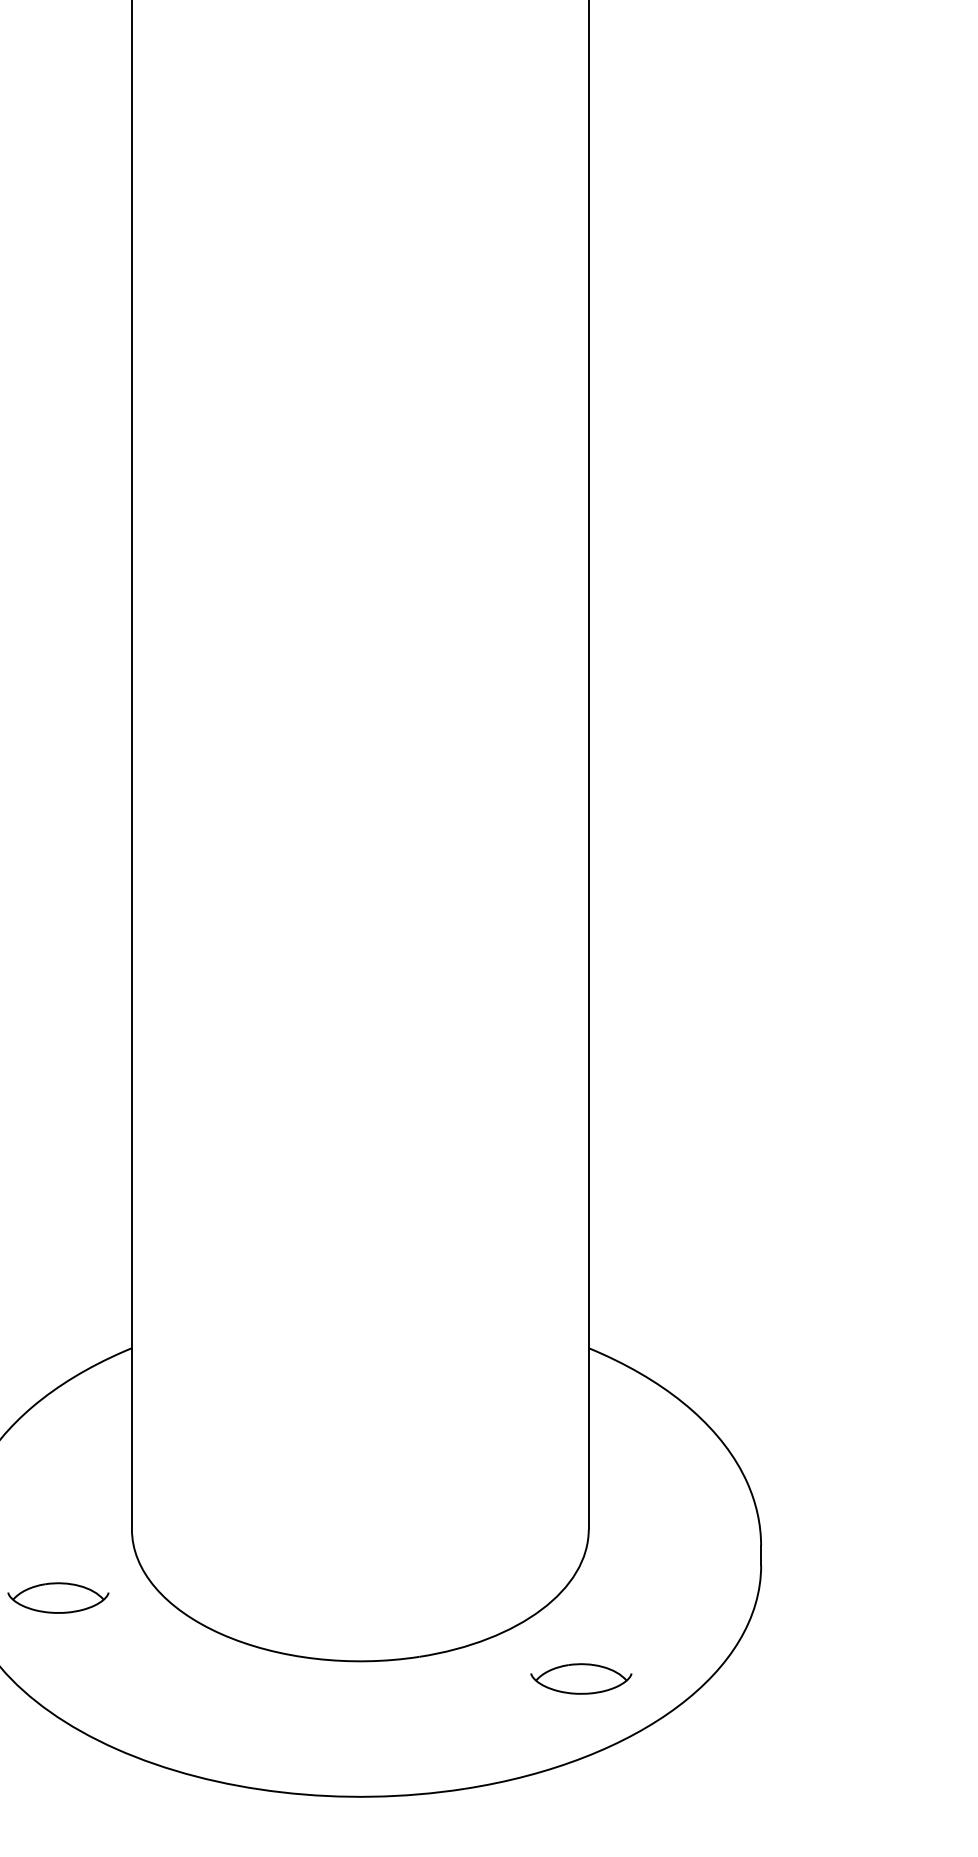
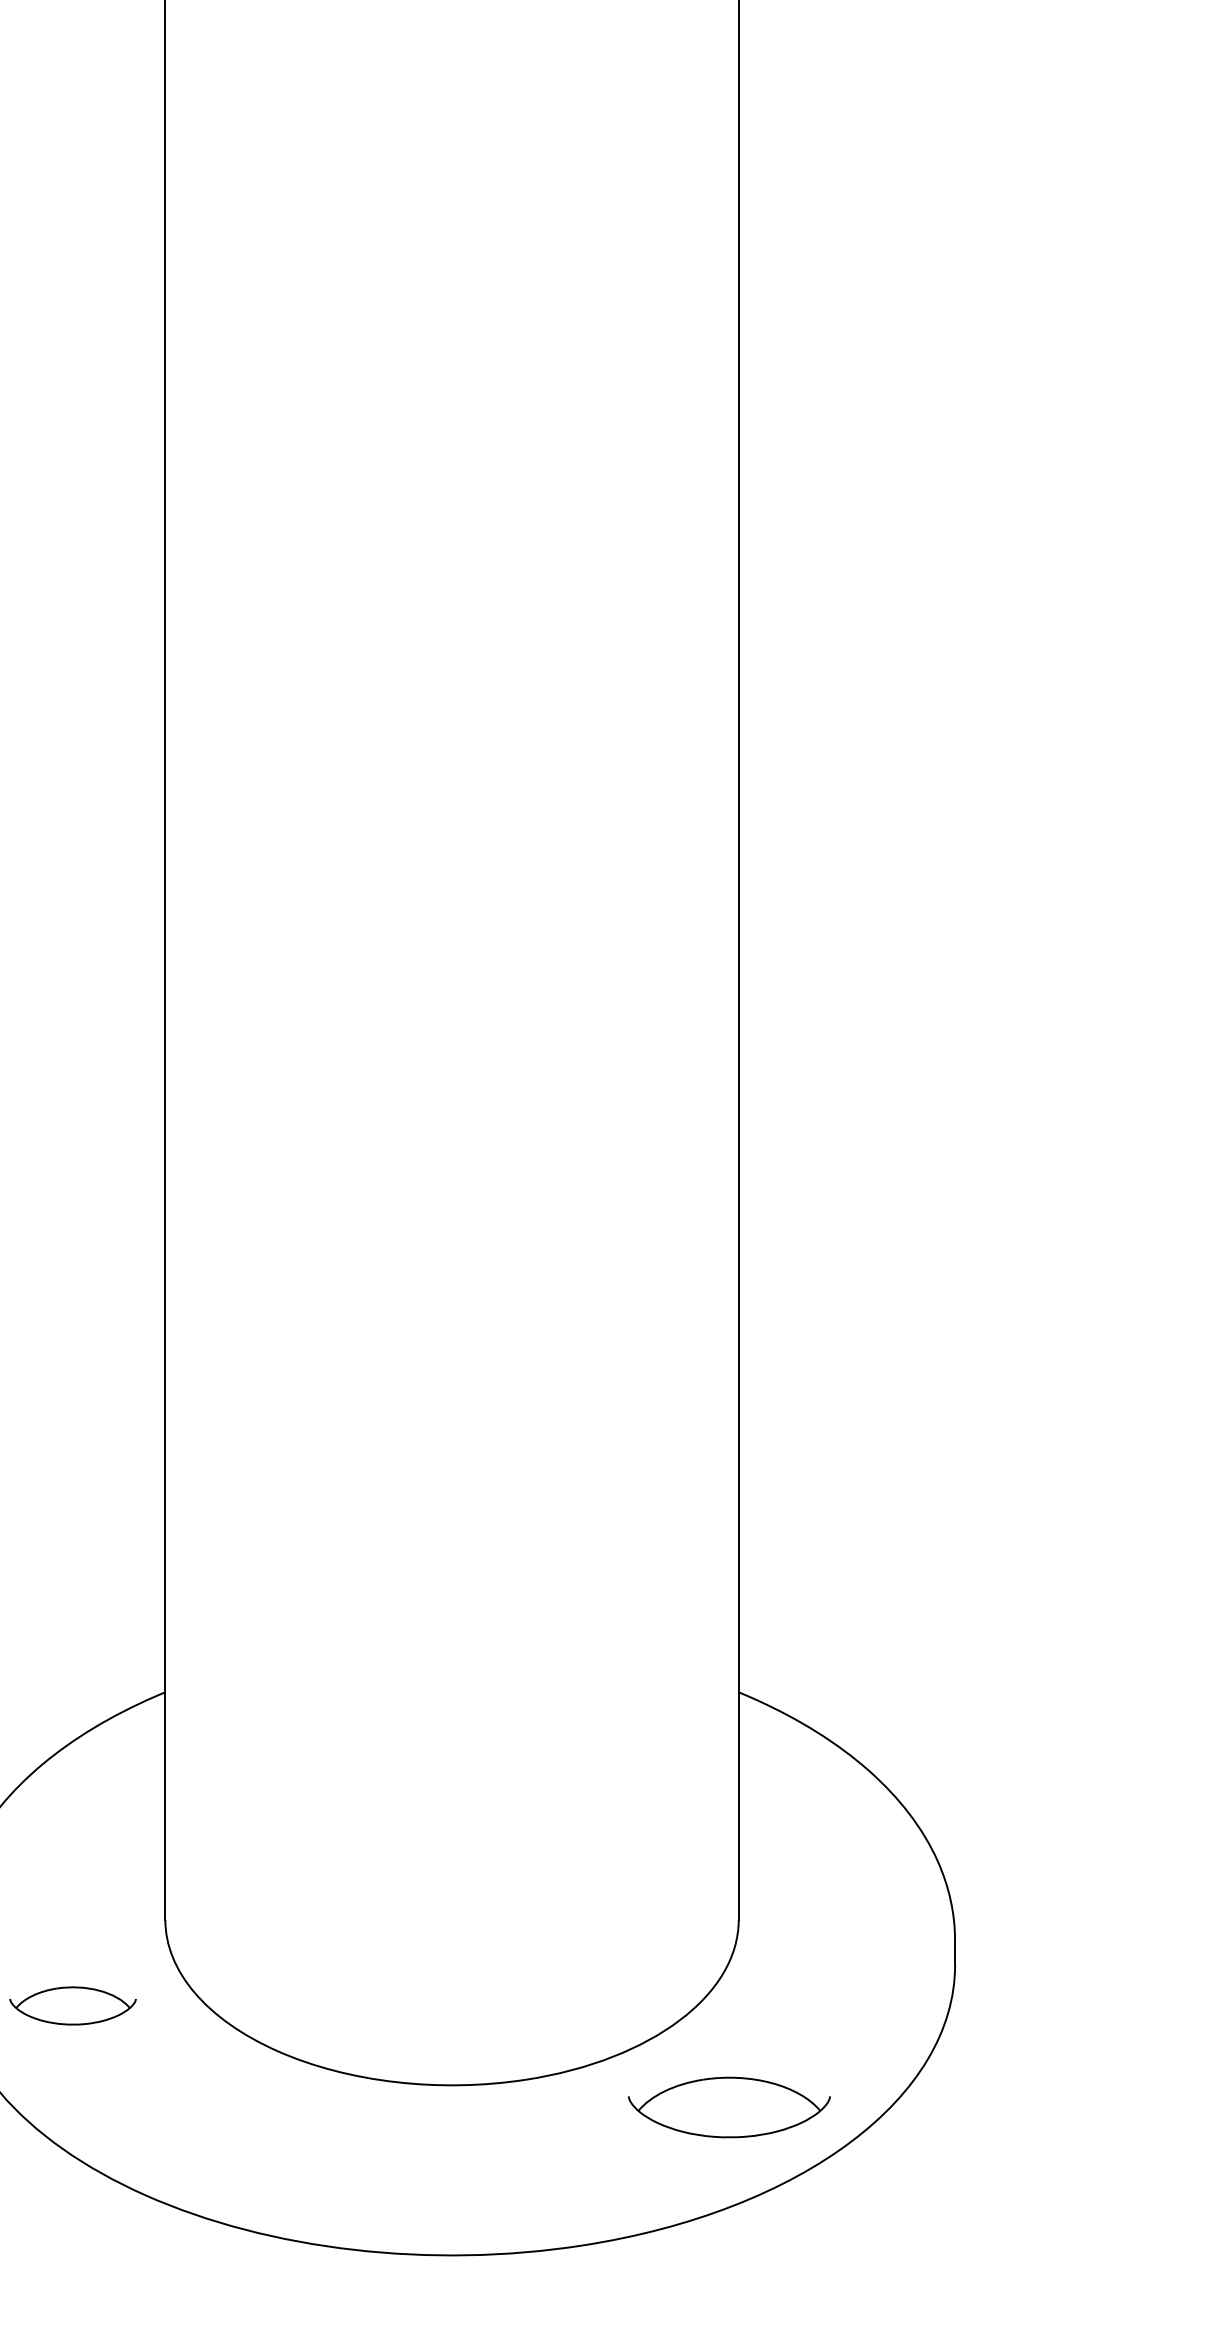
part: (581, 1678) -> (729, 2107), size x1.6

